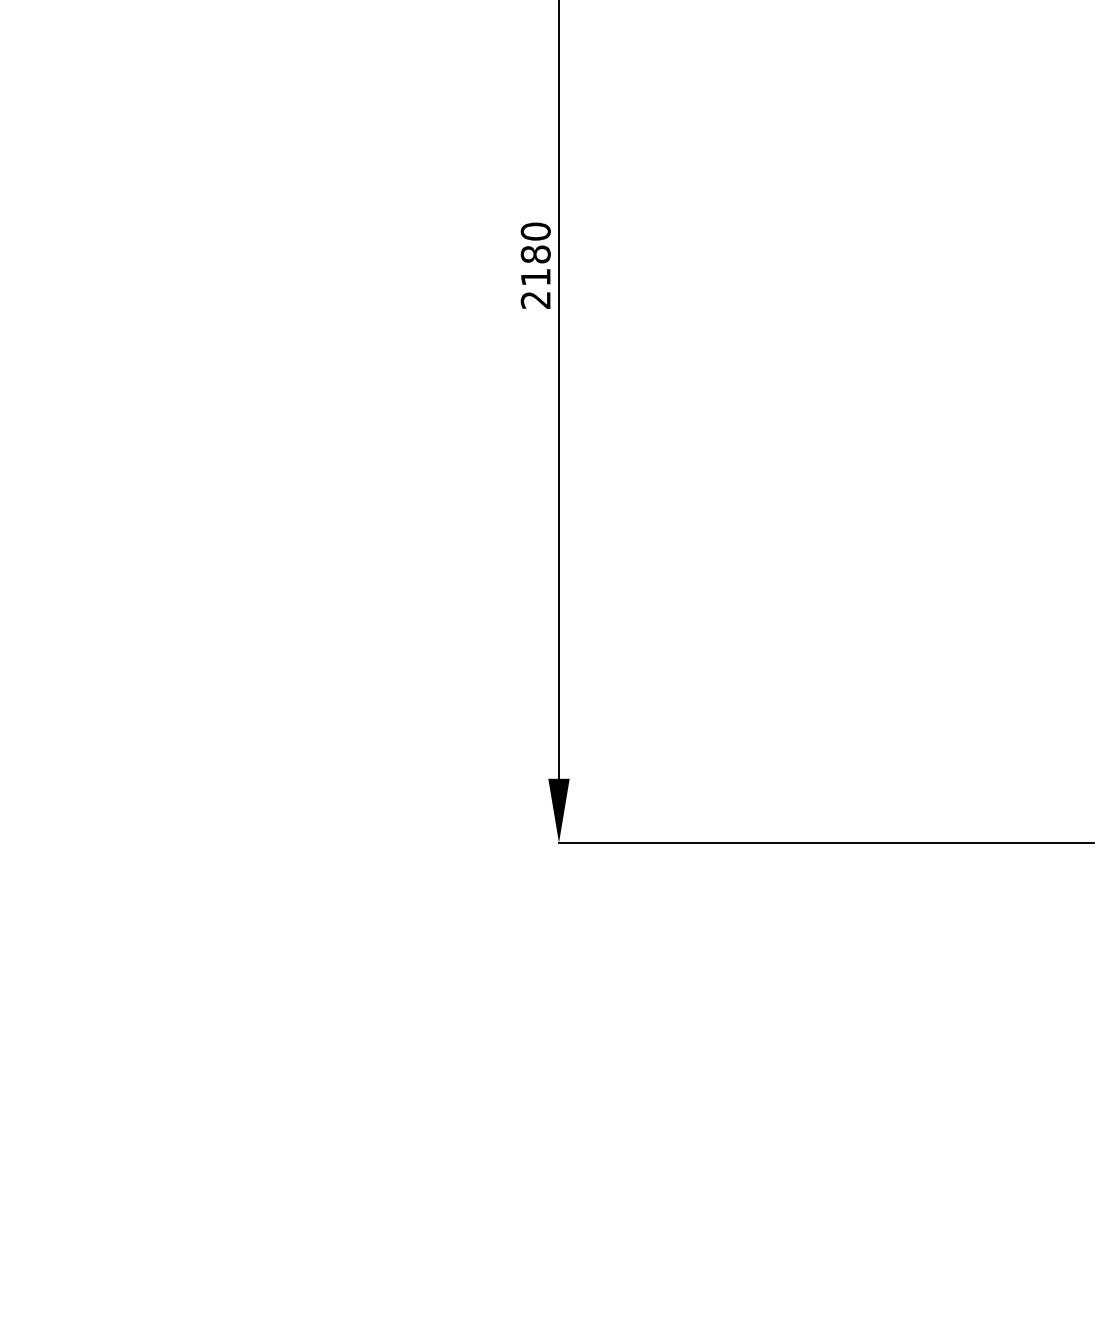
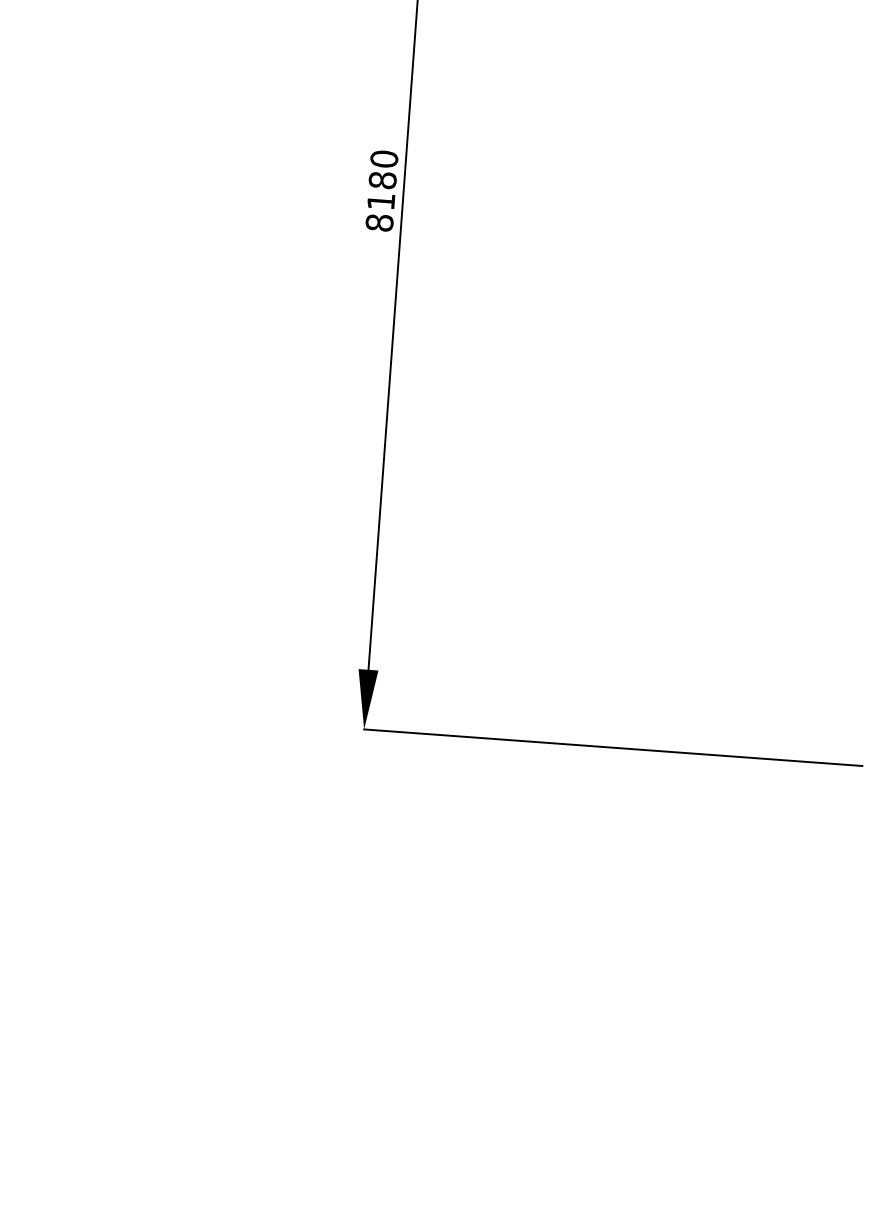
text: (535, 300) -> (379, 223), 2180 -> 8180

